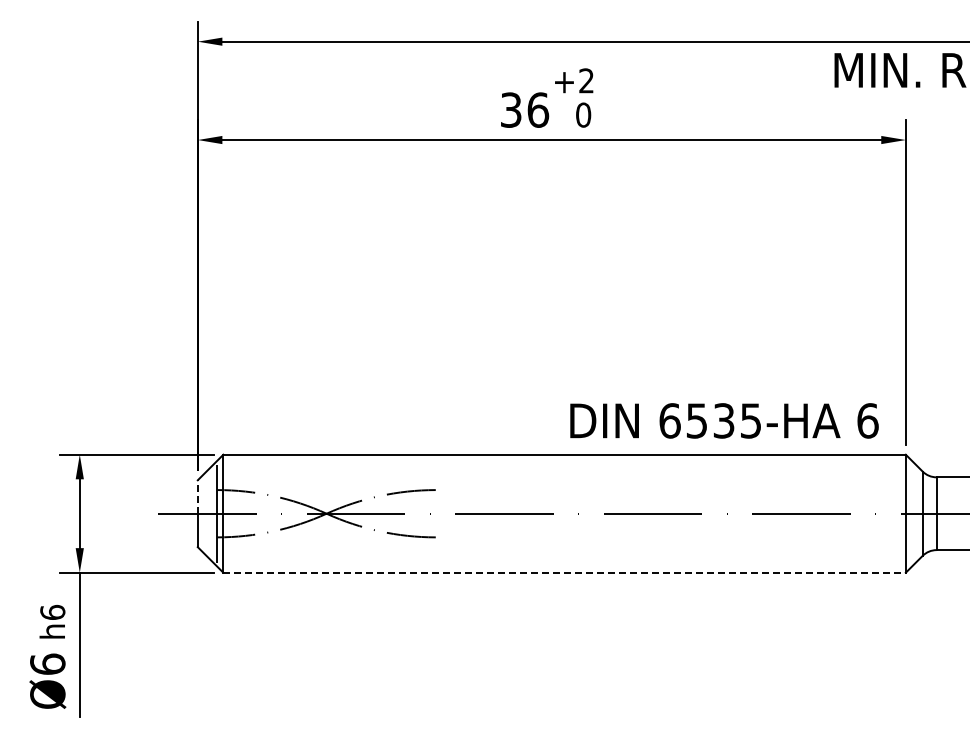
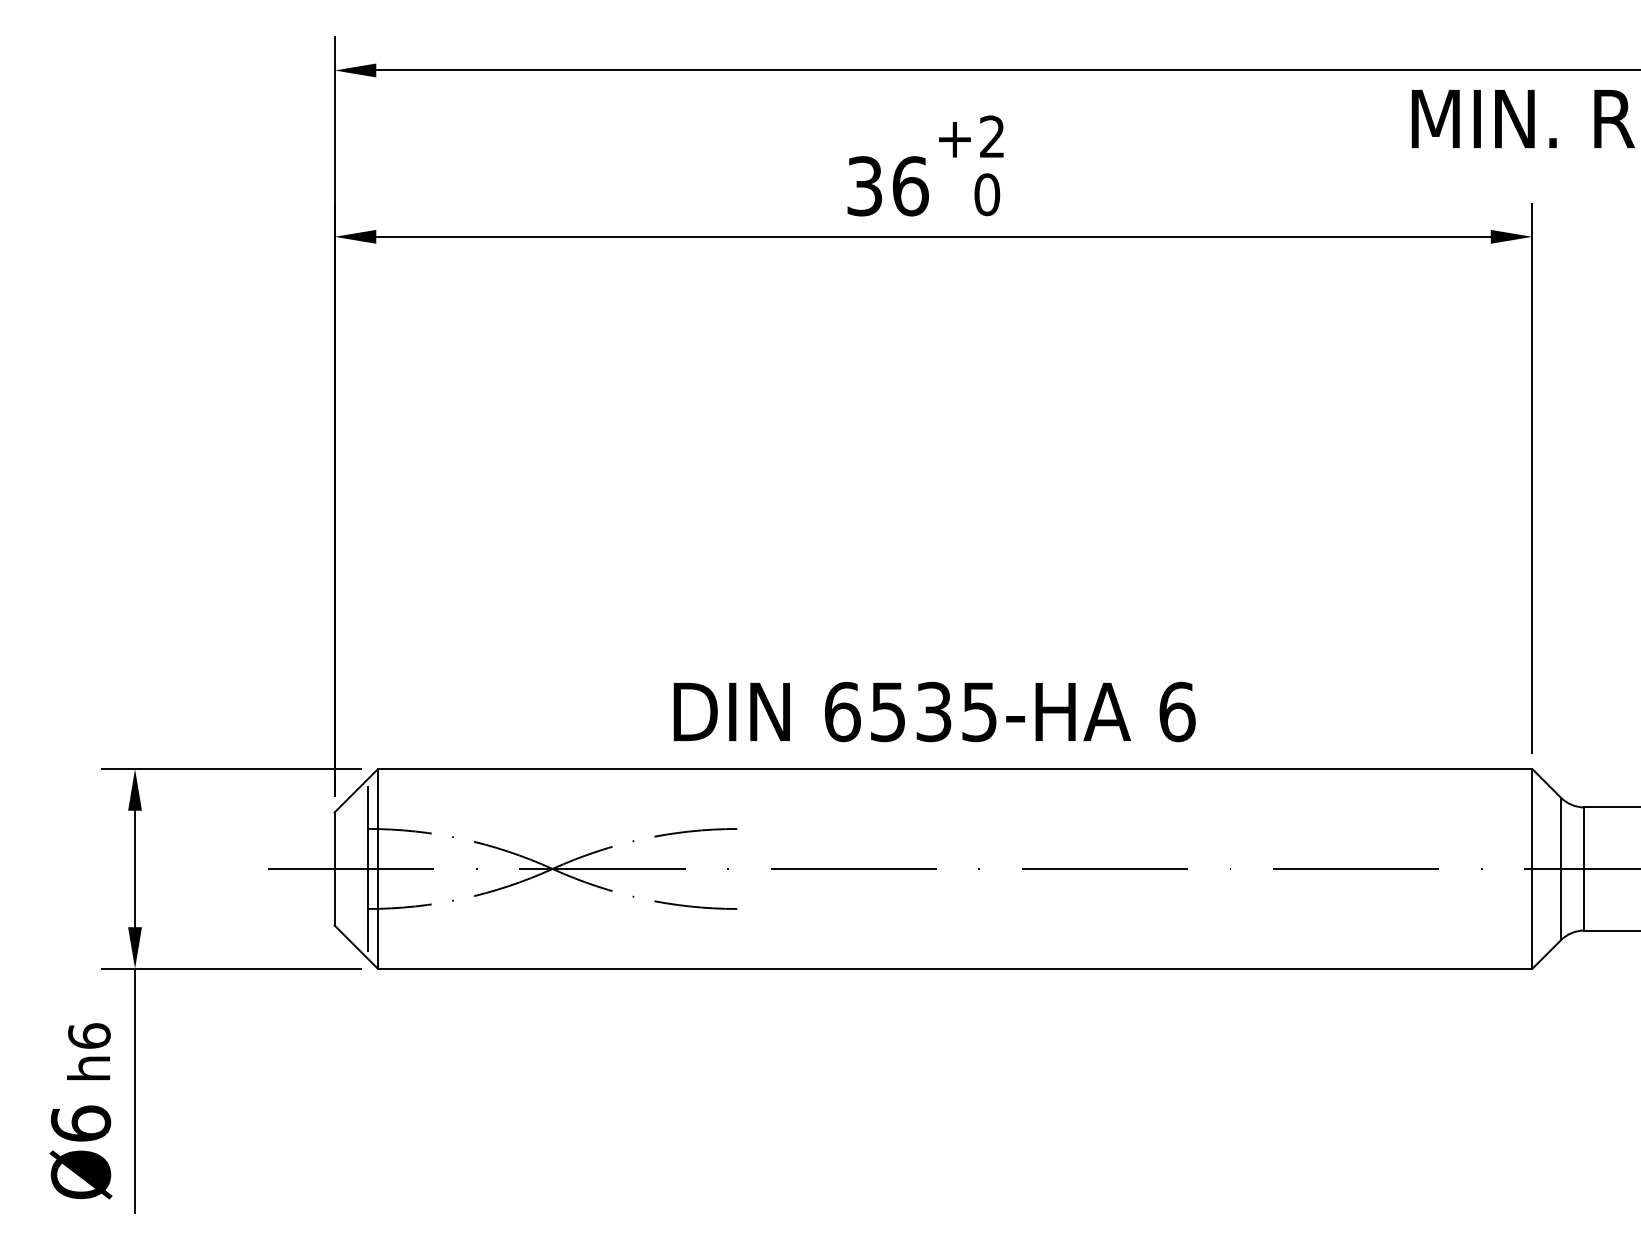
text: (724, 420) -> (934, 711), moved
line: (197, 497) -> (334, 841), dashed -> solid
line: (565, 572) -> (956, 968), dashed -> solid

